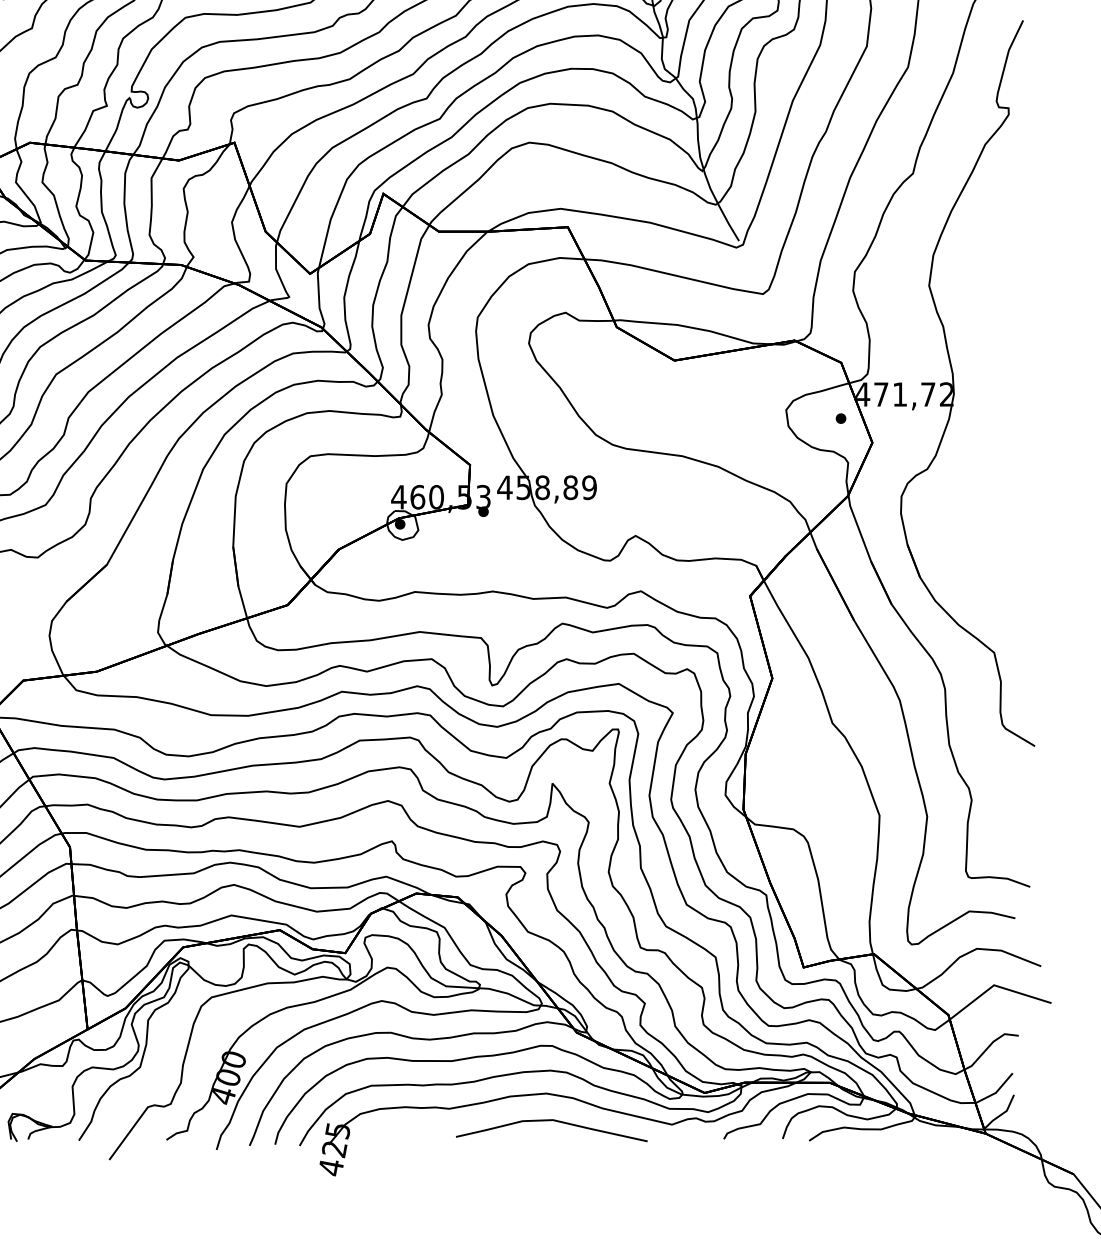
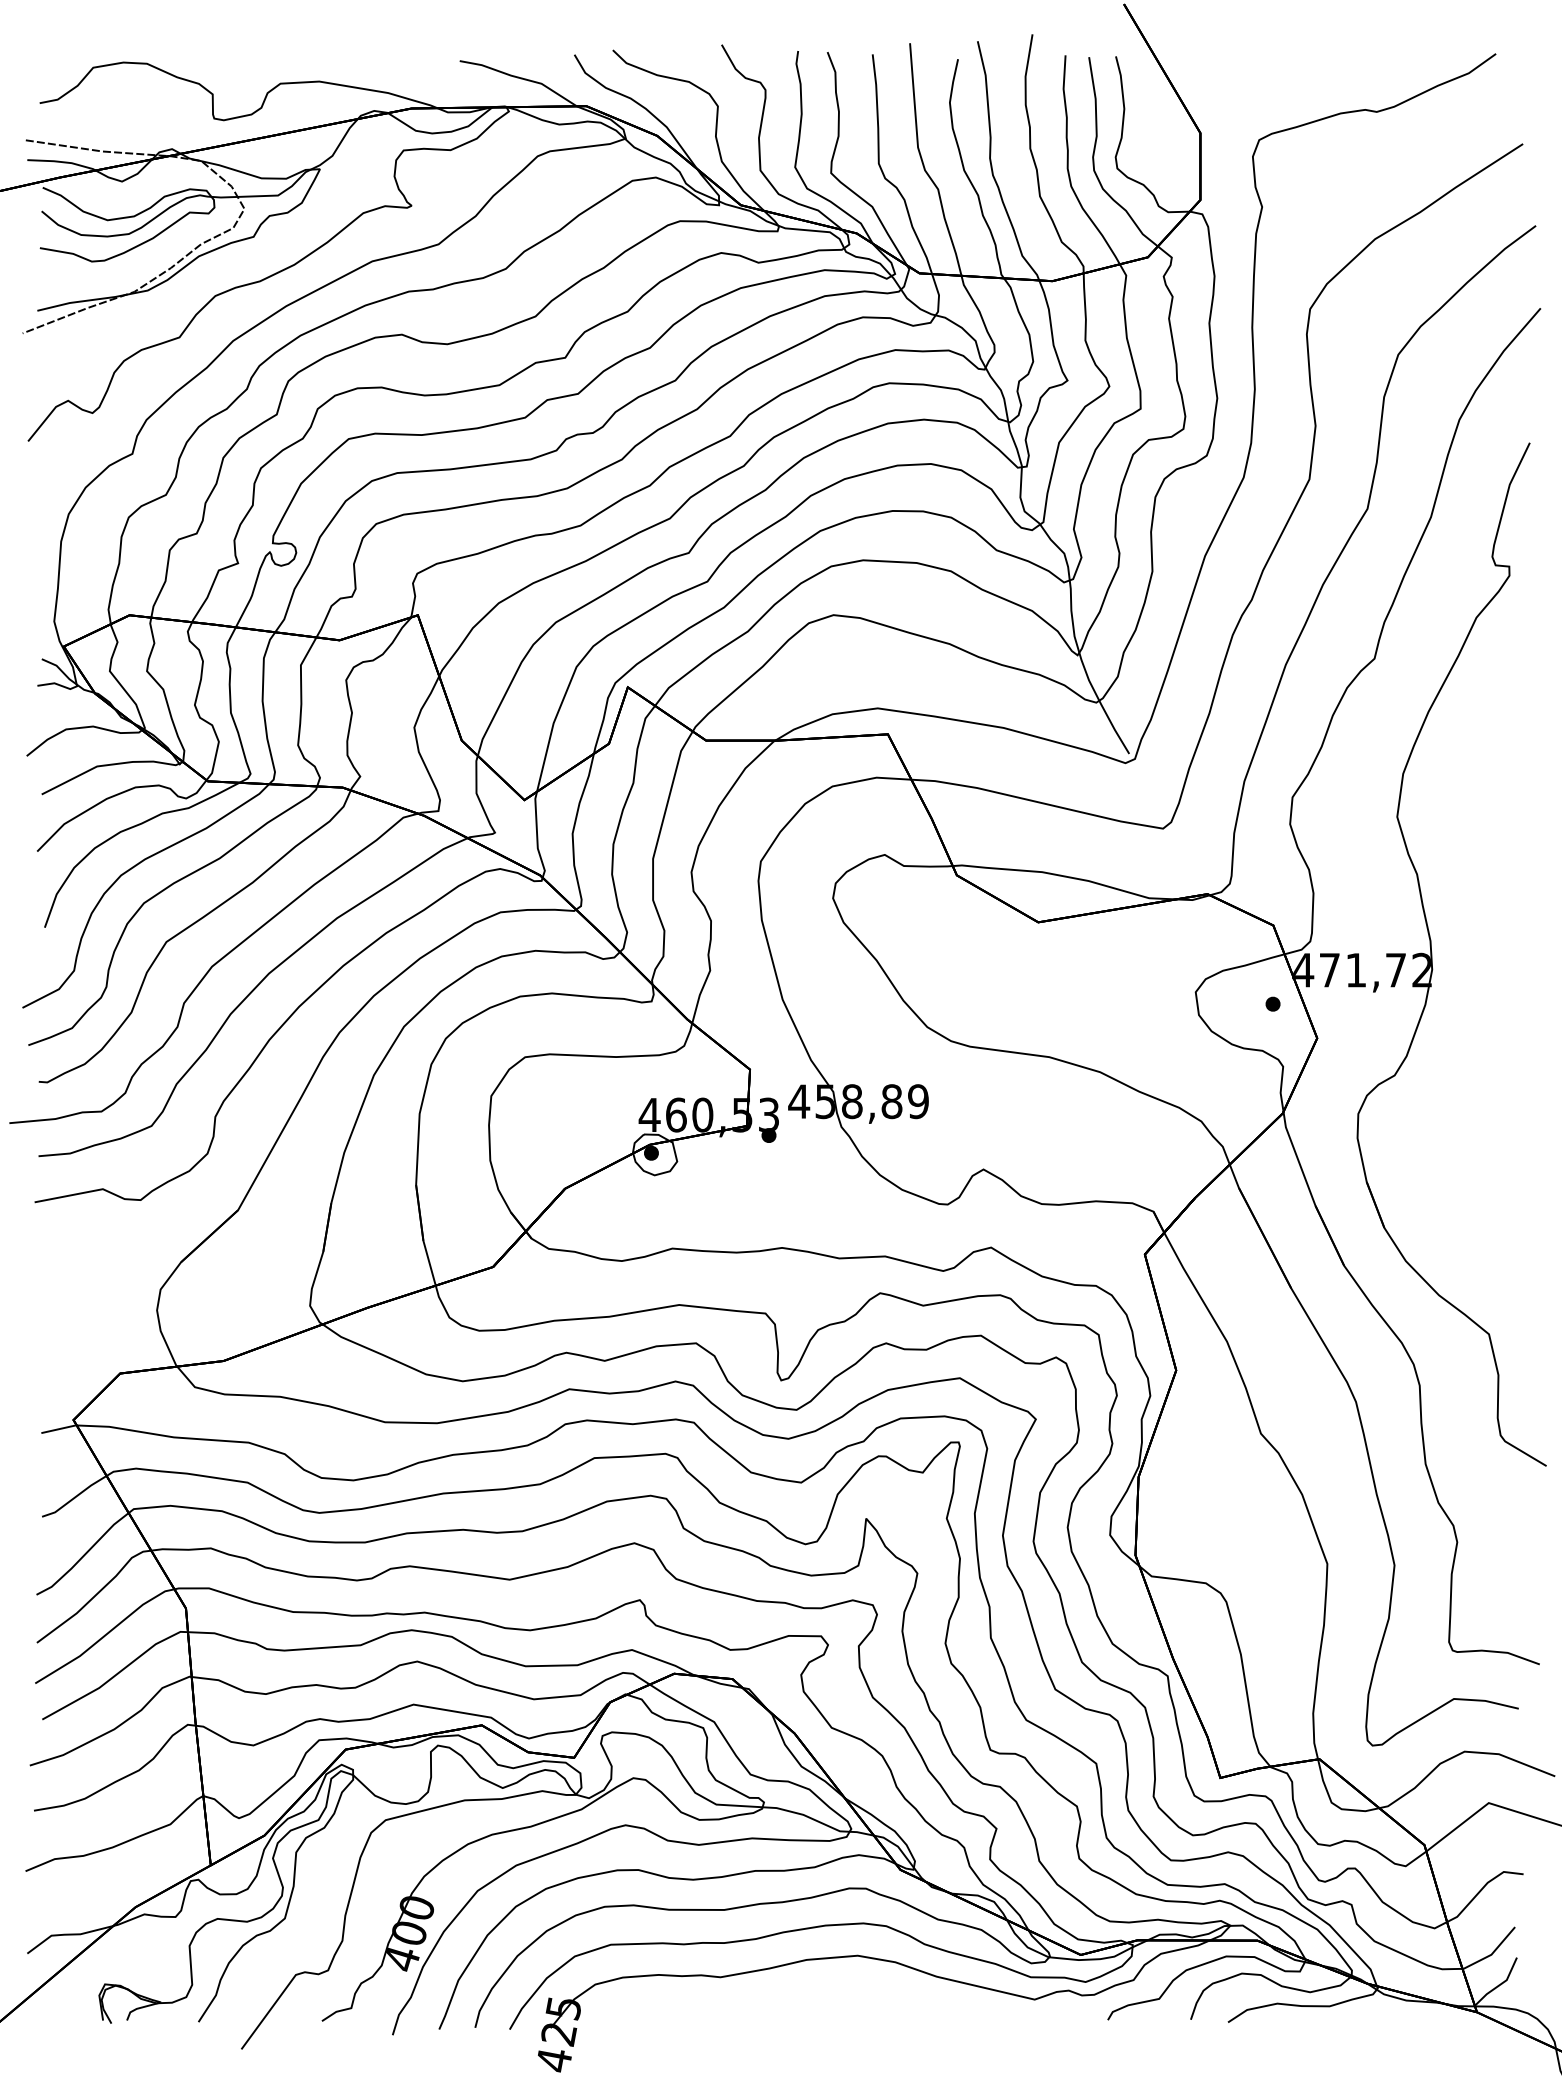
curve: (551, 1121) -> (865, 1994), removed

